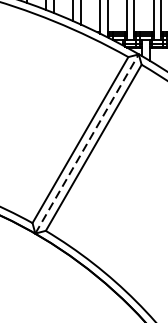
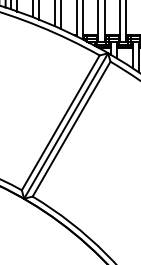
line: (87, 144) -> (66, 126), dashed -> solid

